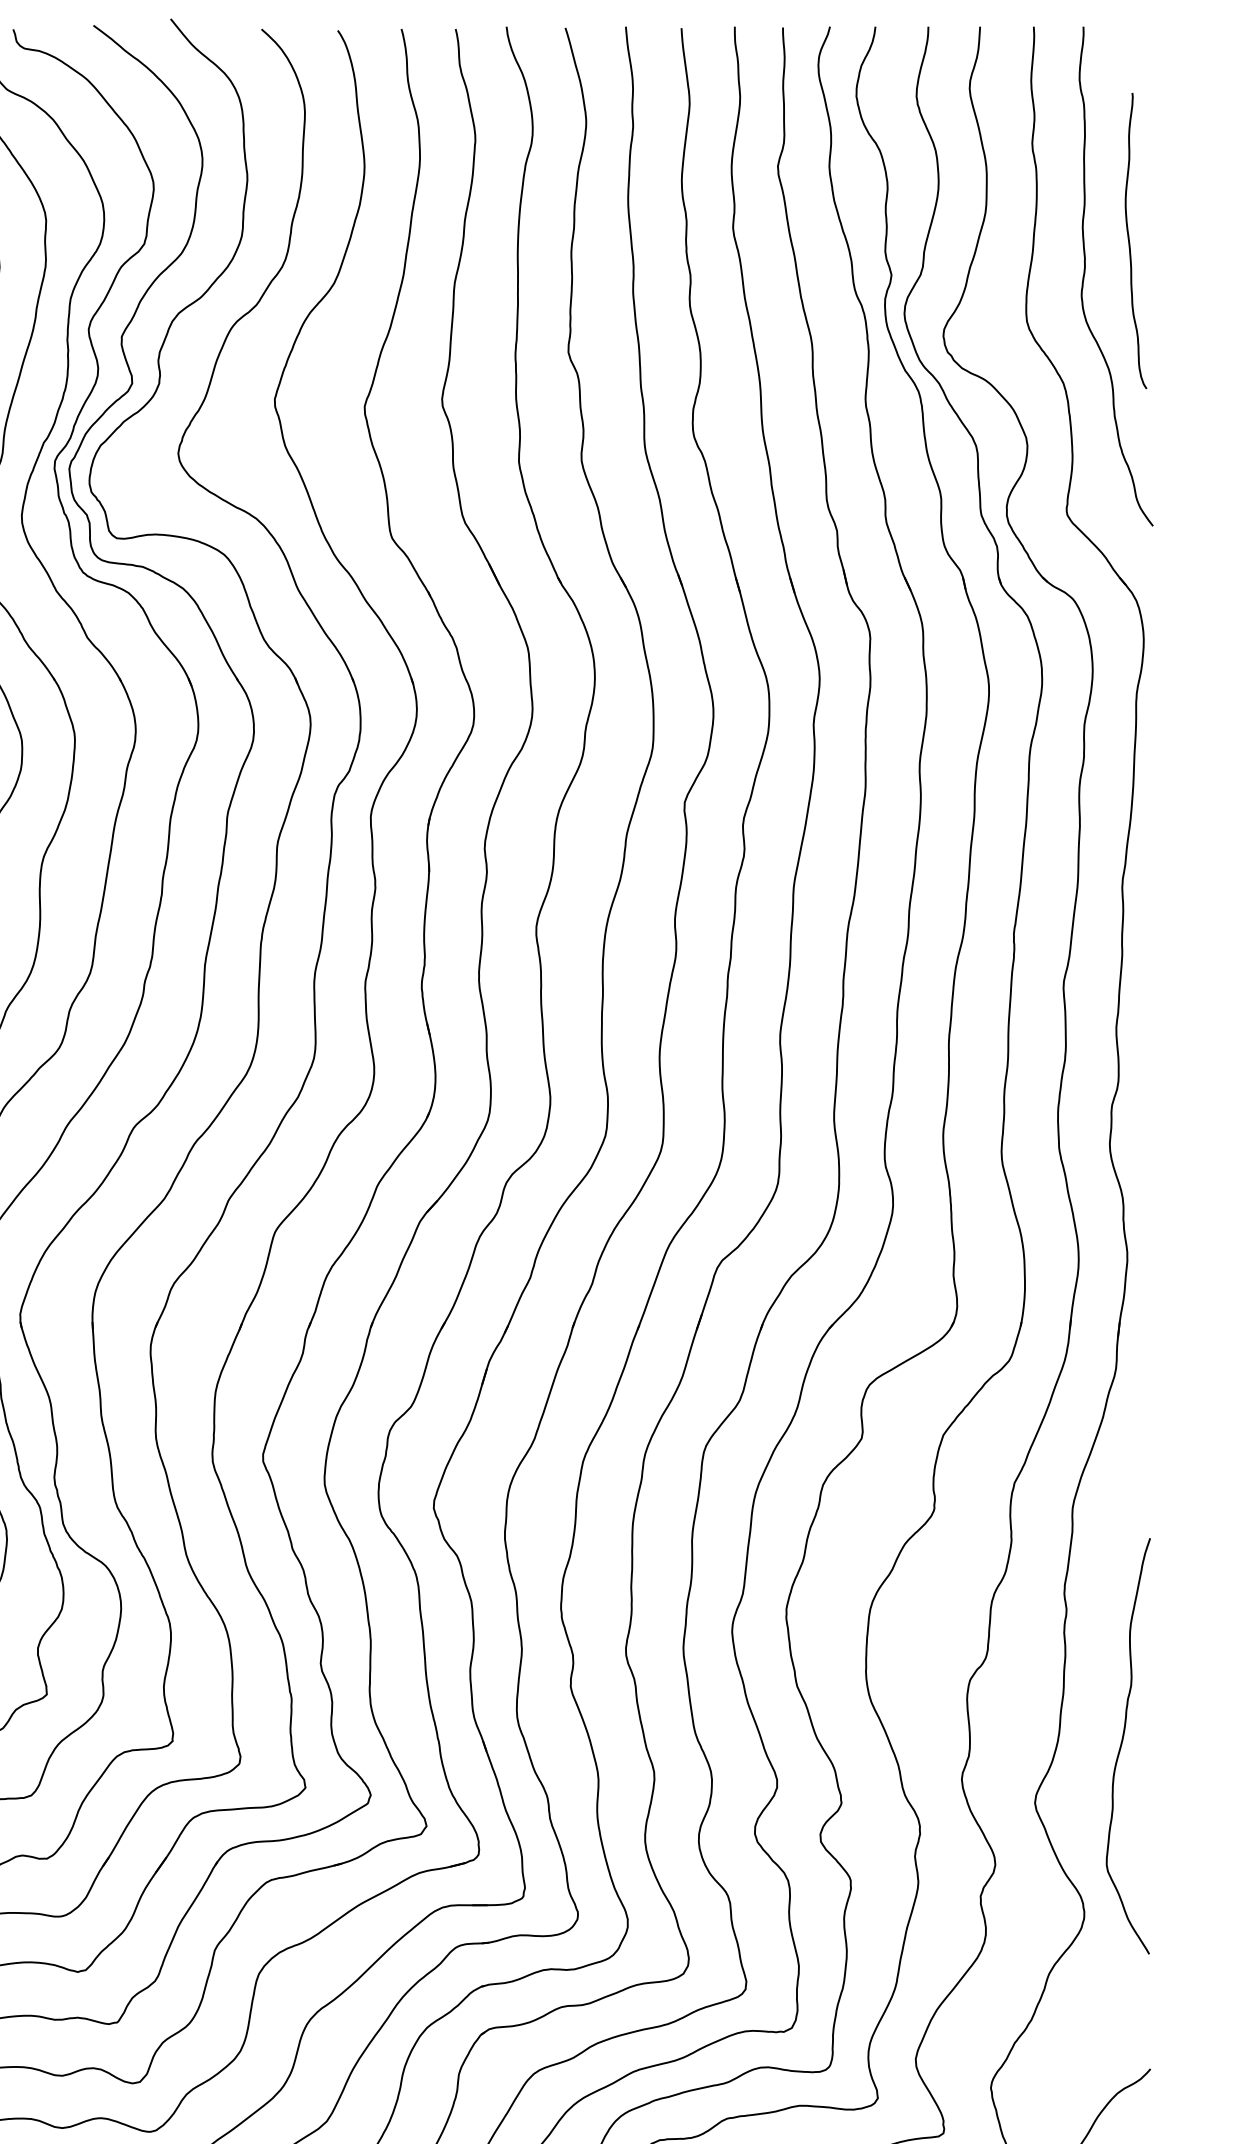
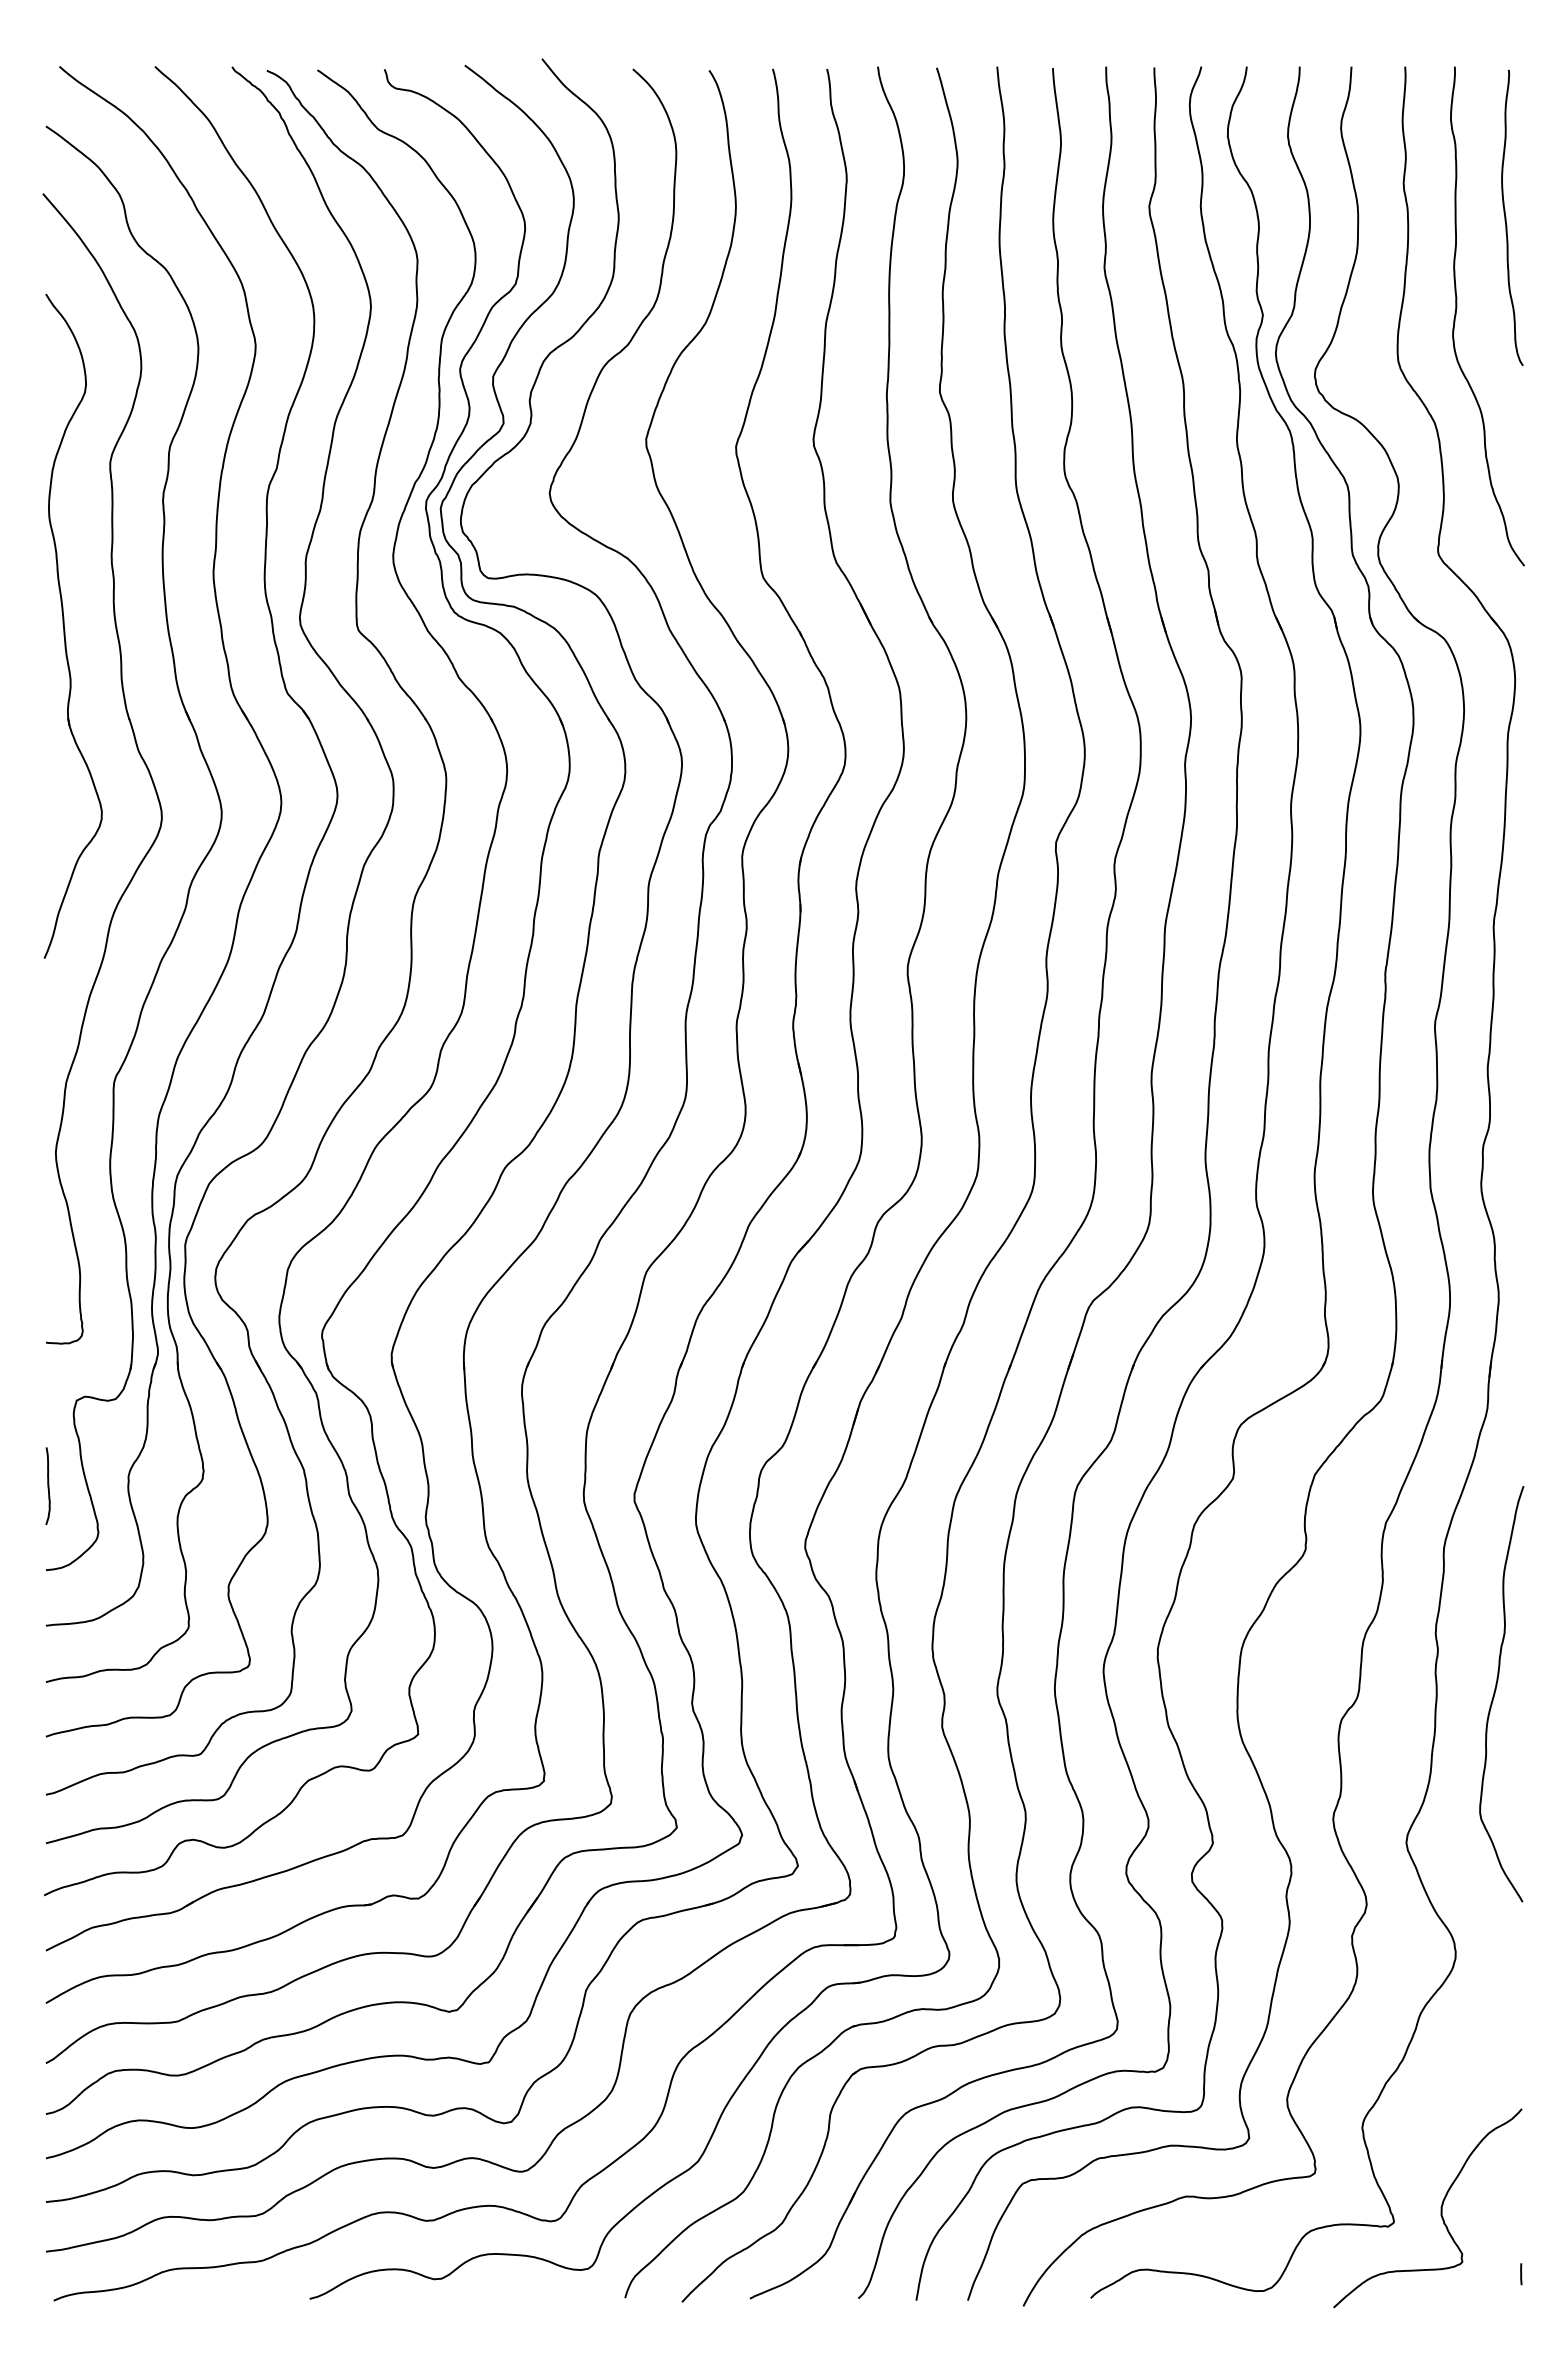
curve: (1130, 240) -> (1506, 217), moved
curve: (1122, 1746) -> (1495, 1694), moved

